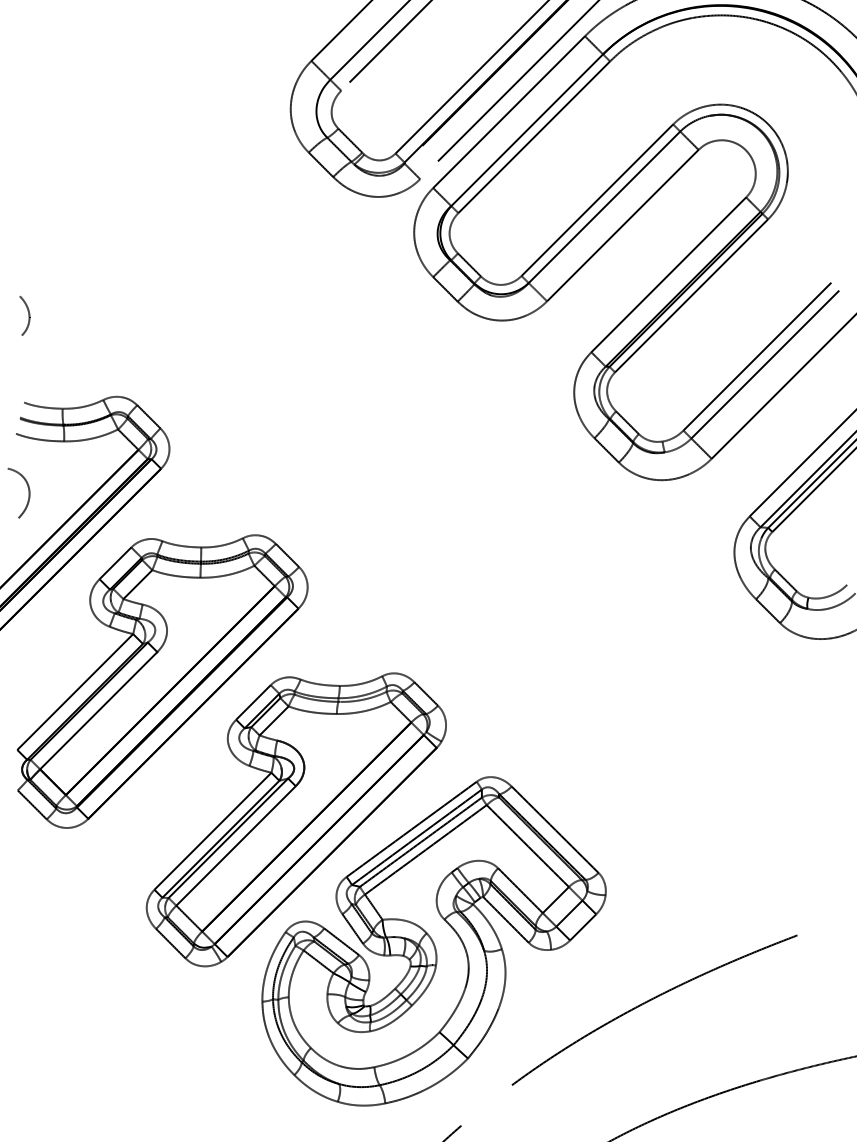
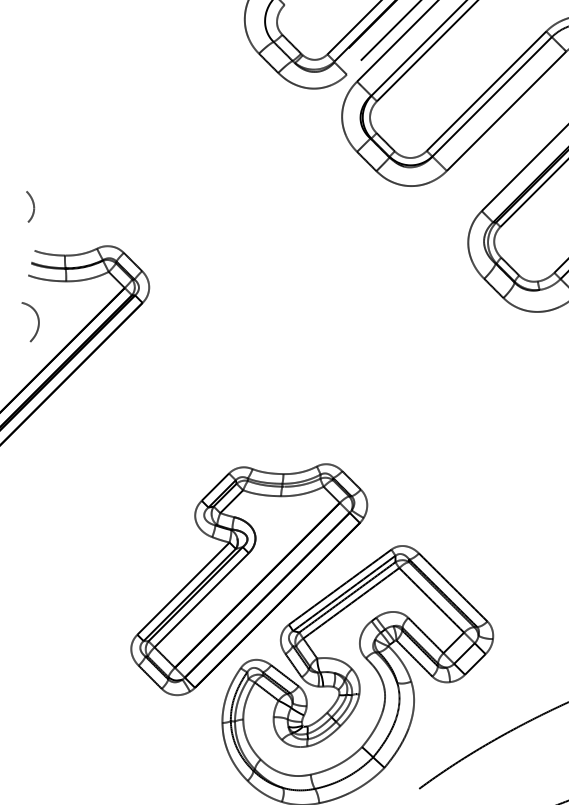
curve: (28, 315) -> (33, 206), moved
part: (162, 681) -> (143, 470), removed

